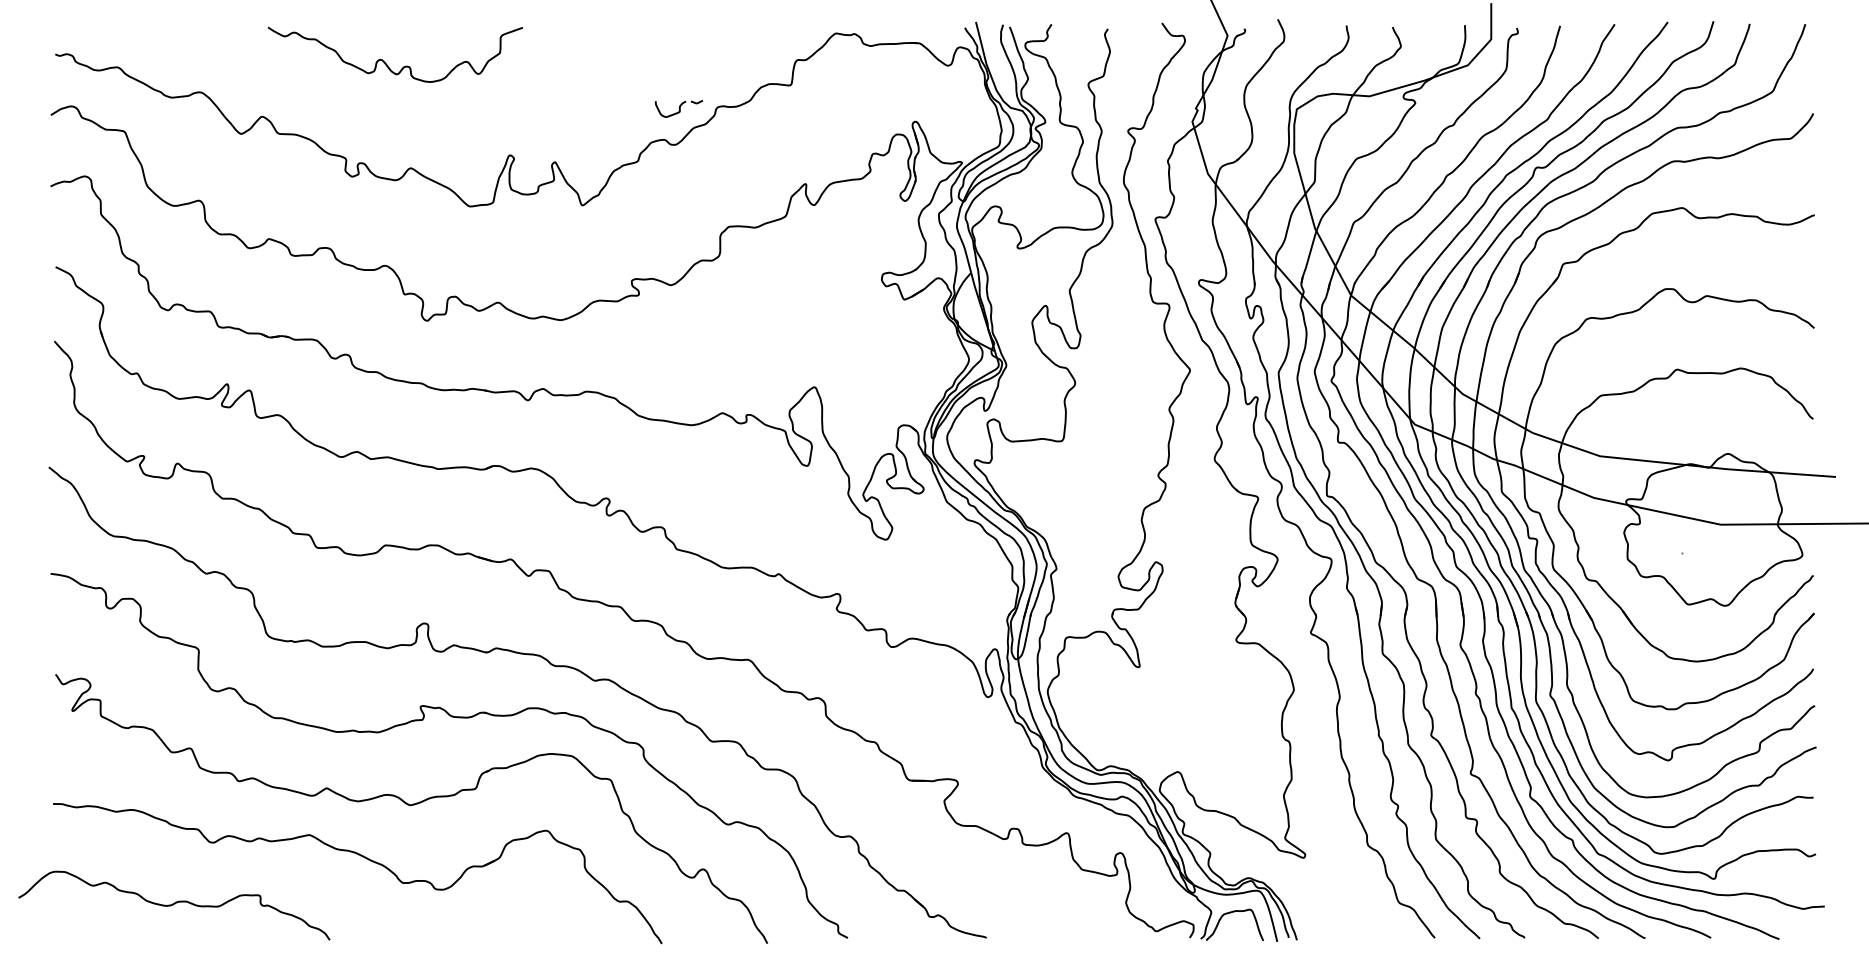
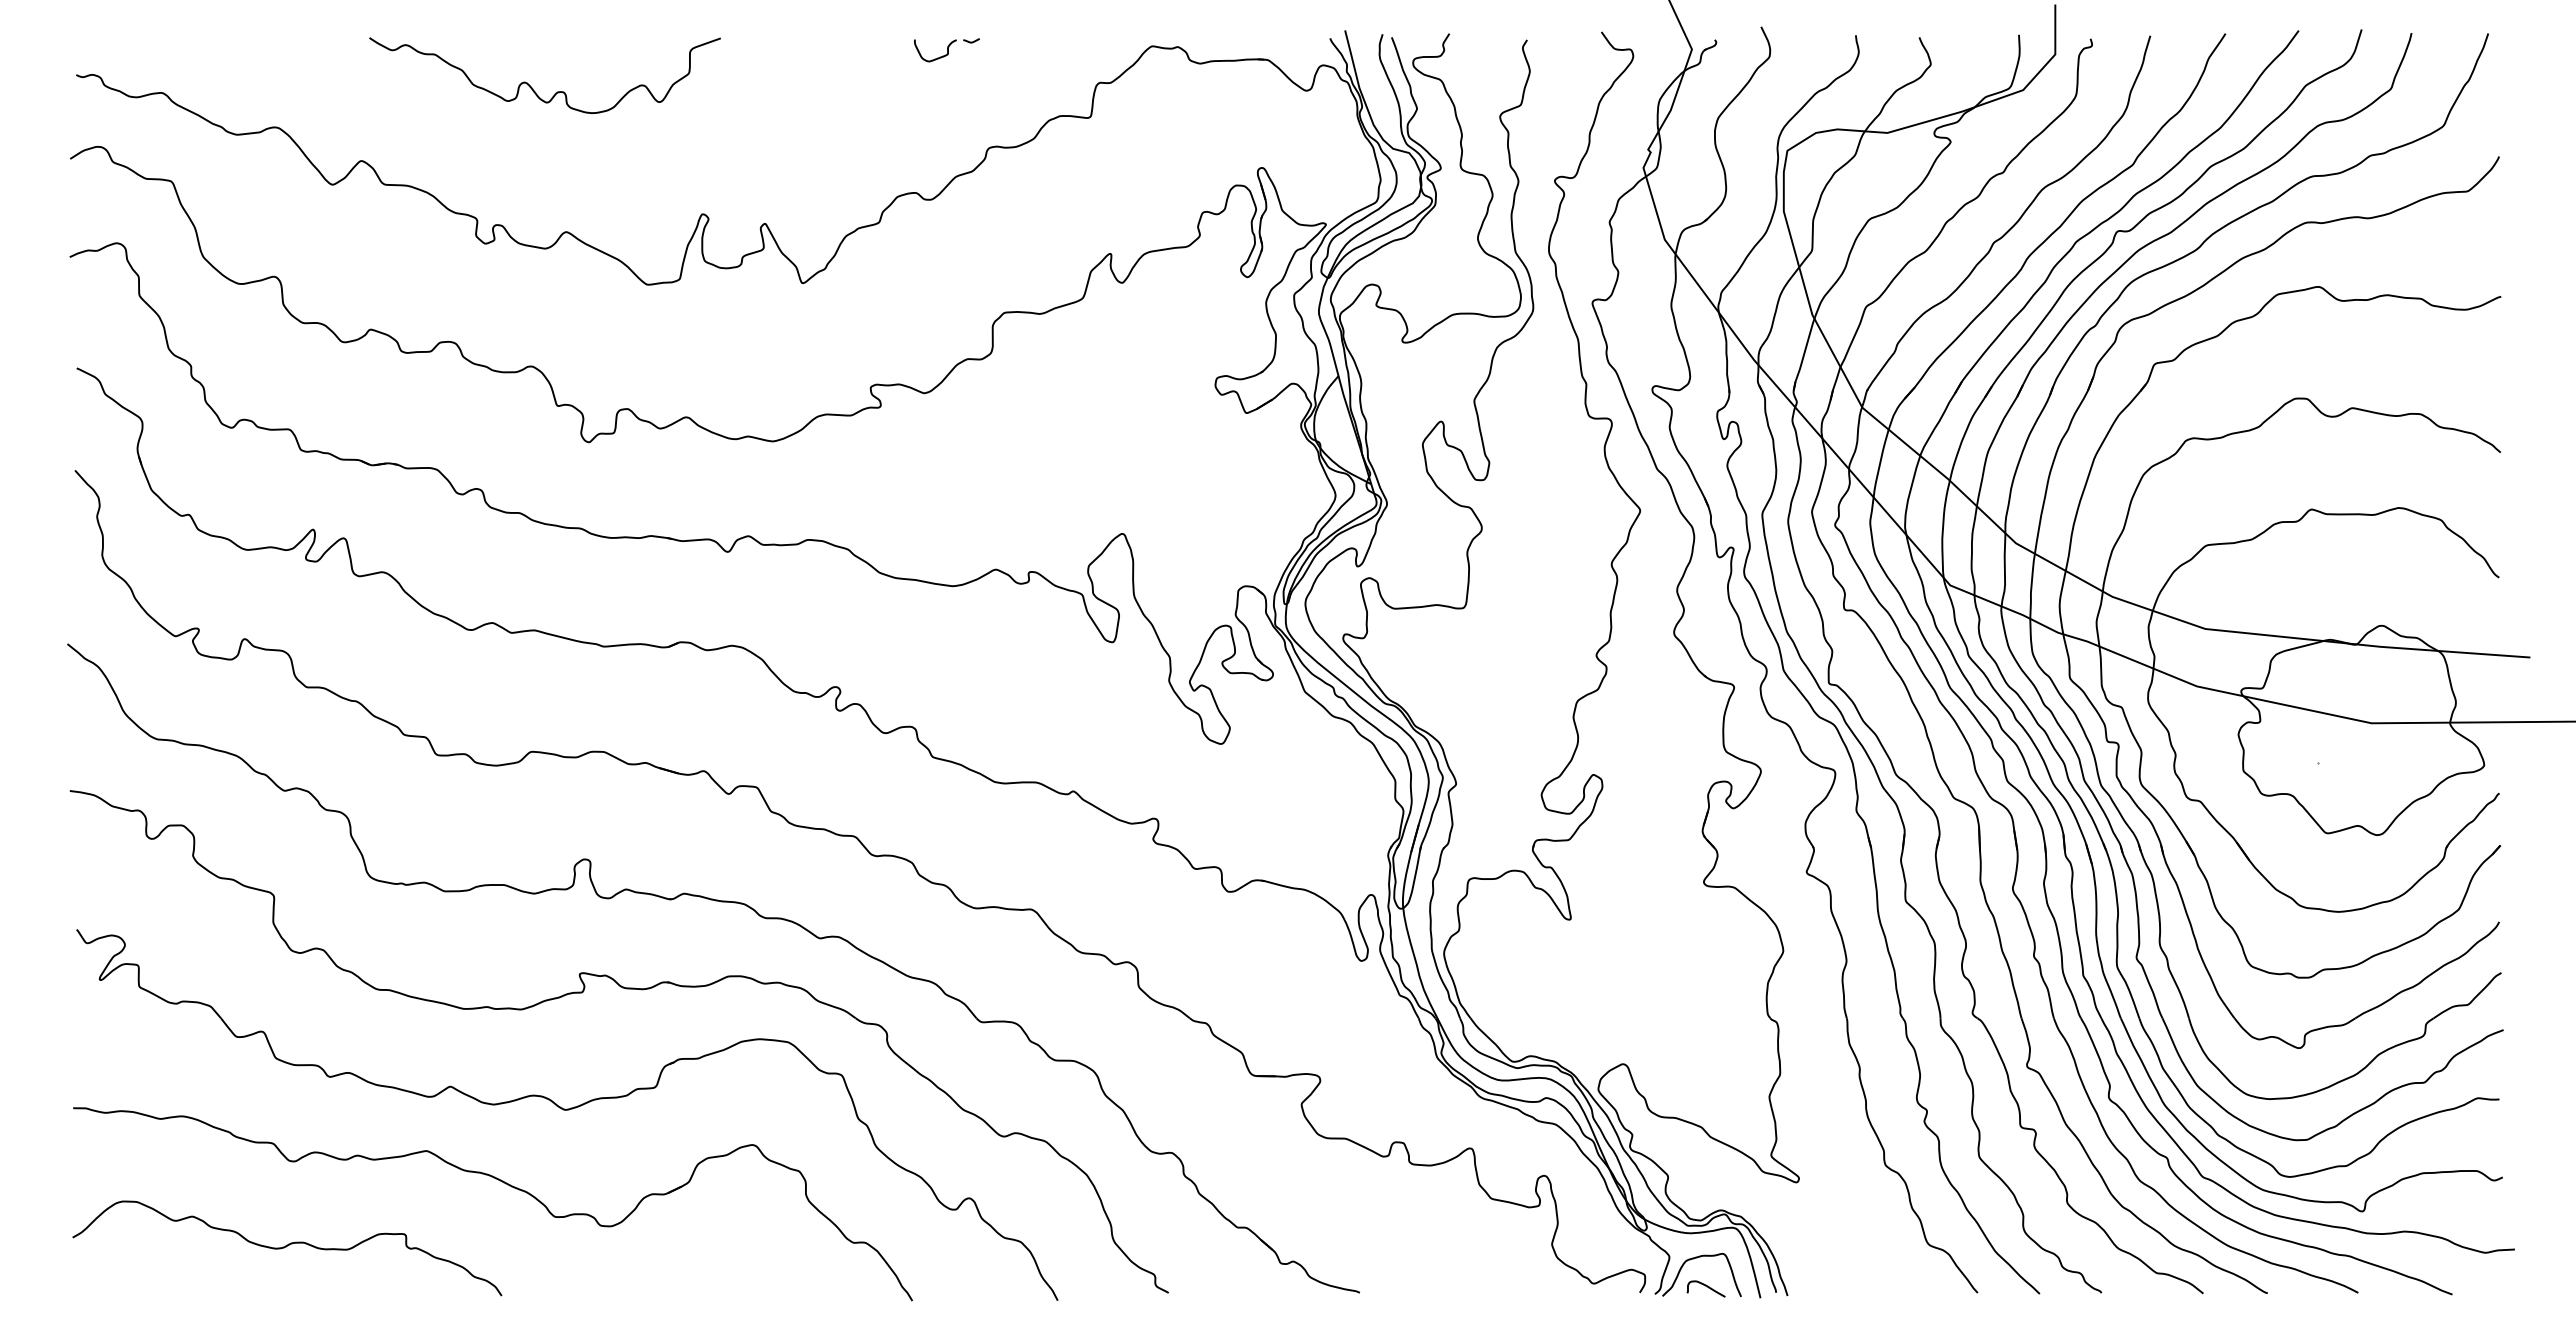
part: (678, 109) -> (946, 50), moved
curve: (173, 905) -> (286, 1247), moved
curve: (1237, 933) -> (1705, 1286), added

